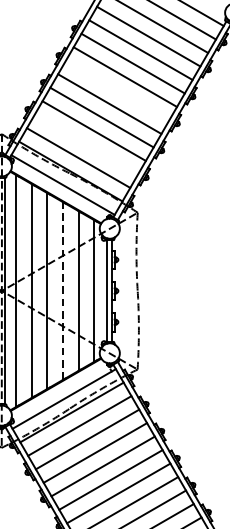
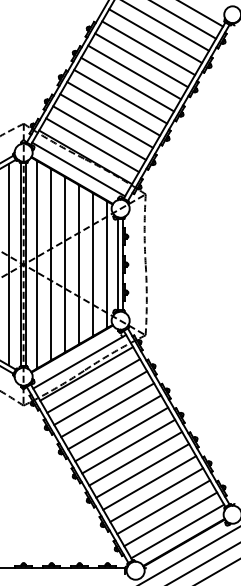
line: (117, 90) -> (127, 84), added
line: (86, 143) -> (99, 132), added
line: (62, 290) -> (78, 264), dashed -> solid

